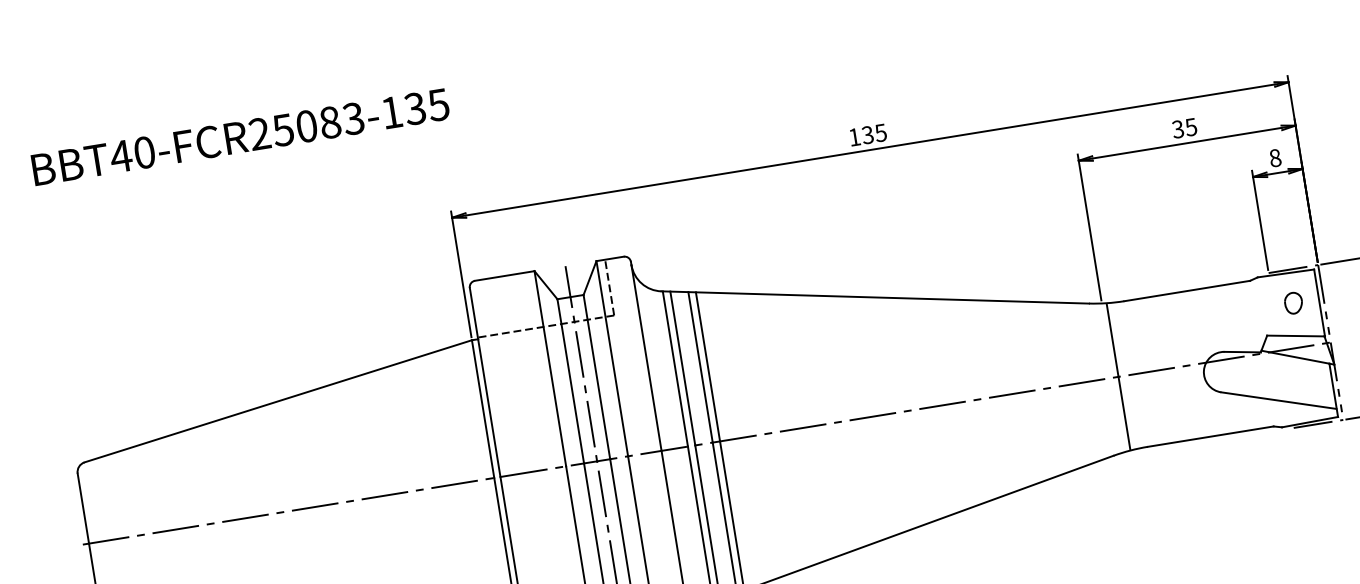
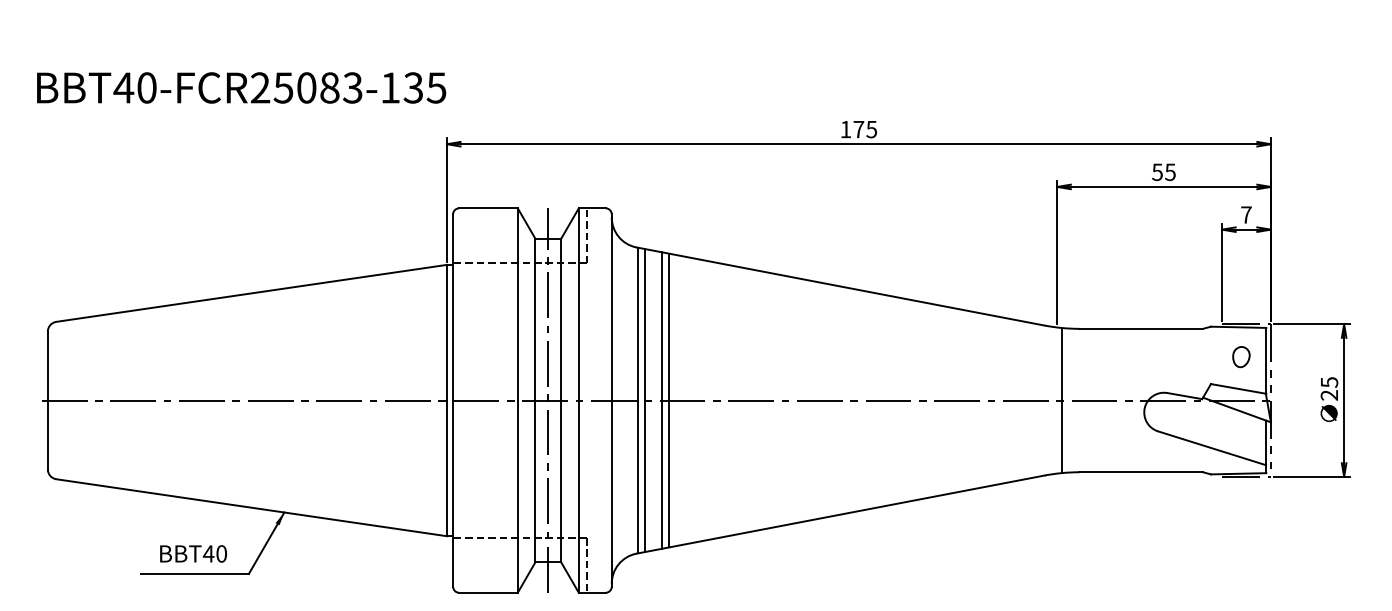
text: (1177, 128) -> (1157, 171), 35 -> 55
text: (867, 135) -> (858, 129), 135 -> 175
text: (240, 136) -> (241, 87), moved
text: (1275, 157) -> (1246, 214), 8 -> 7

